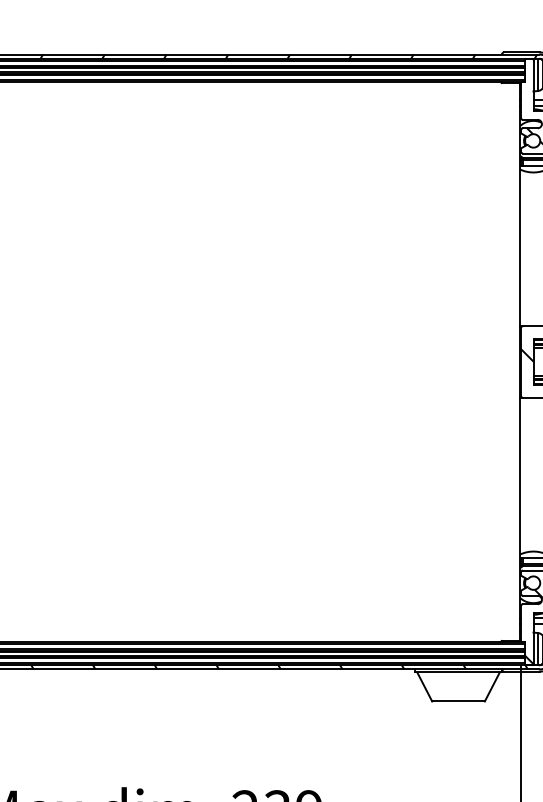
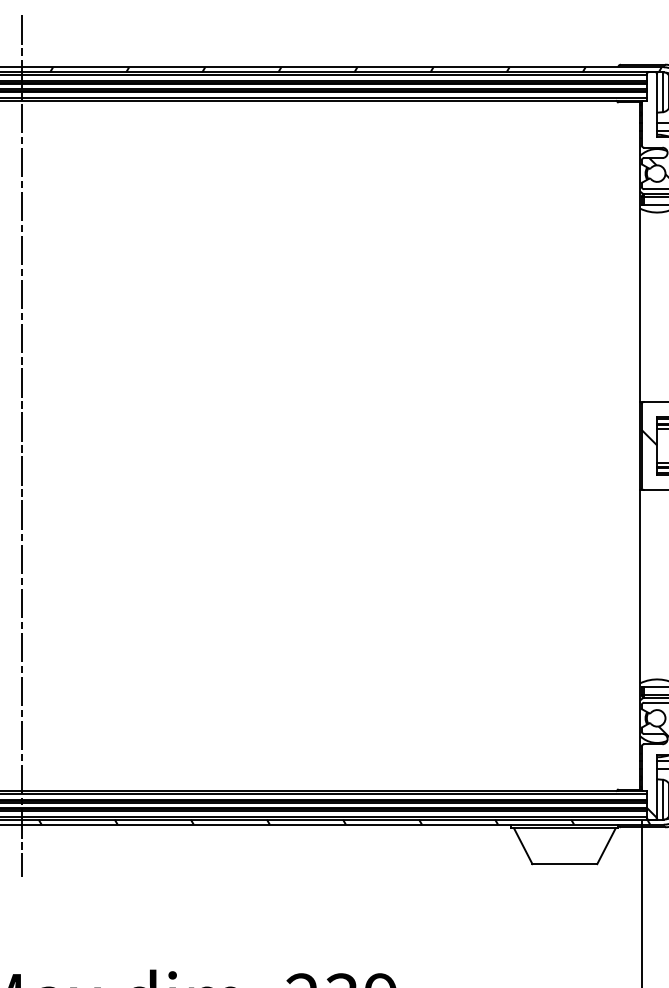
line: (17, 361) -> (21, 445), added

